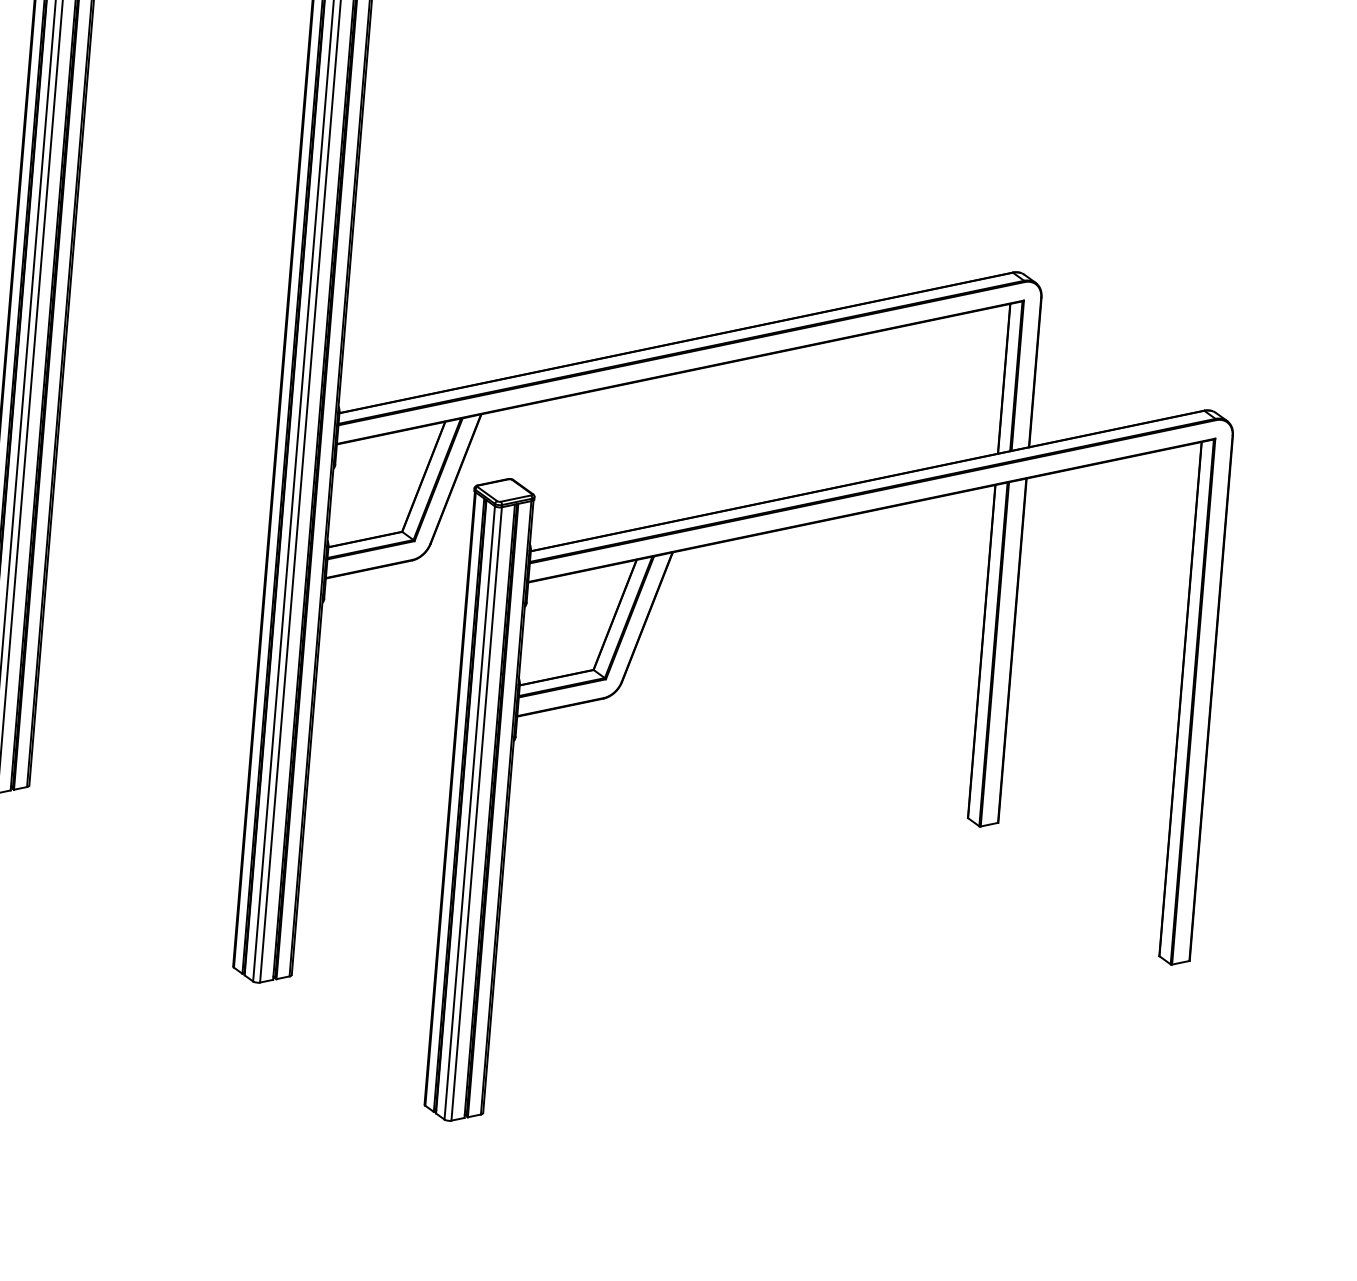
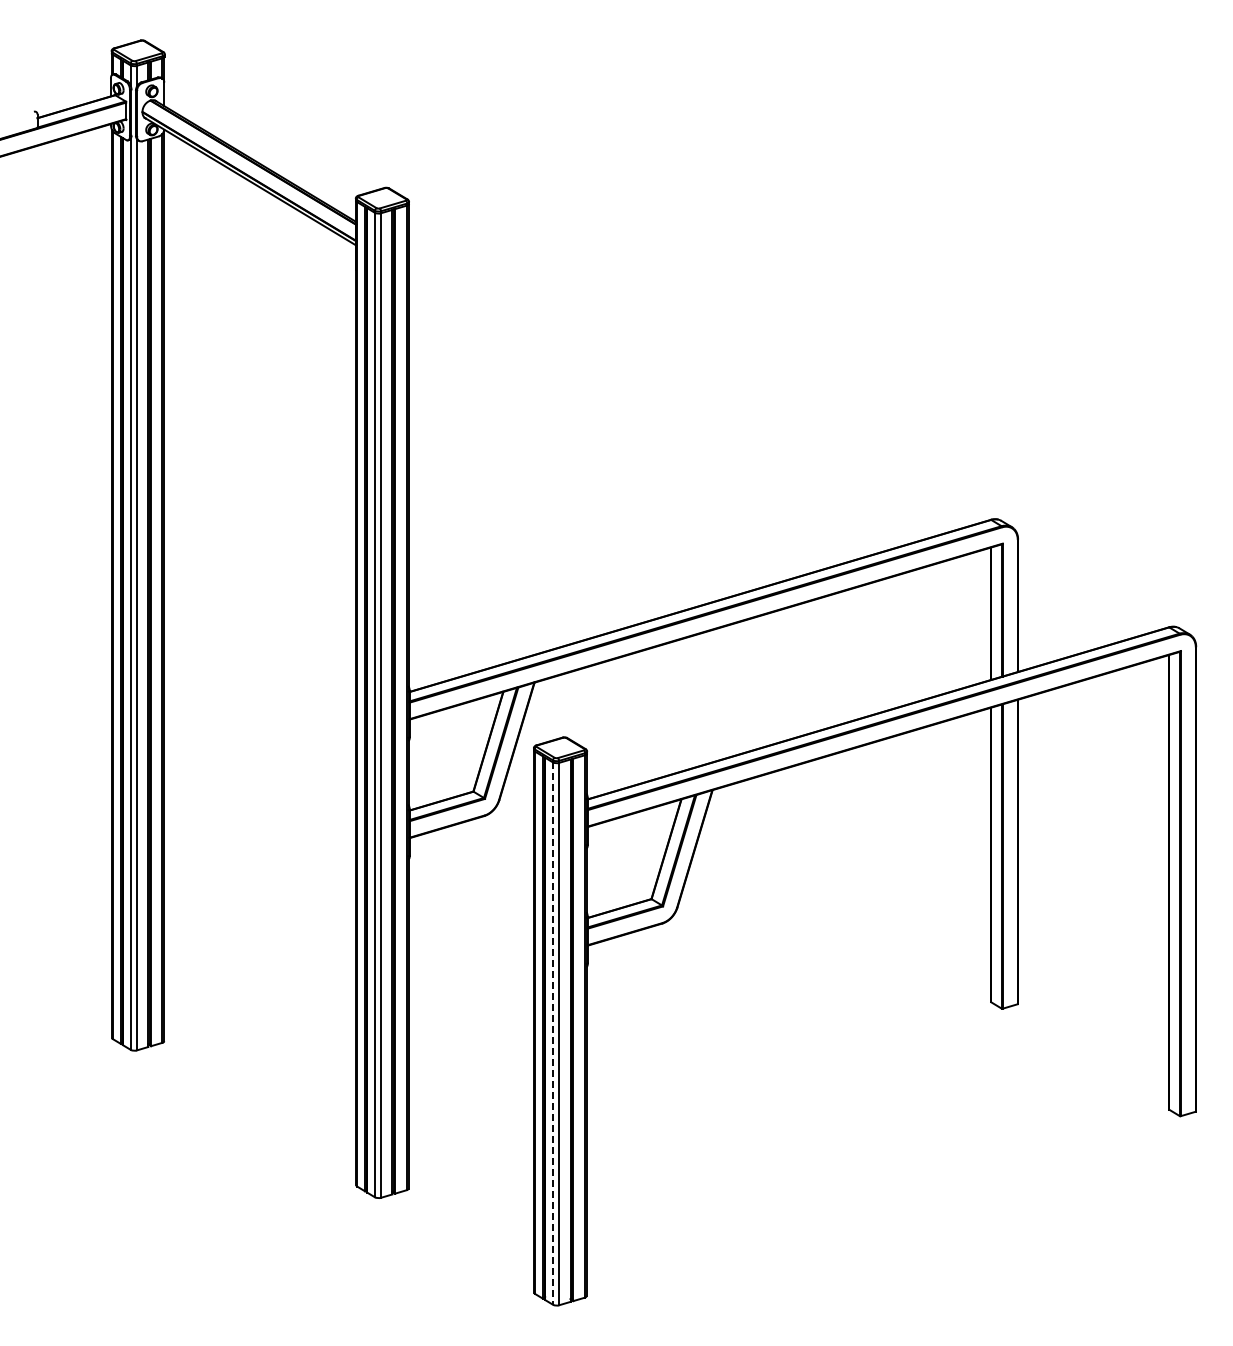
line: (470, 813) -> (553, 1034), solid -> dashed

